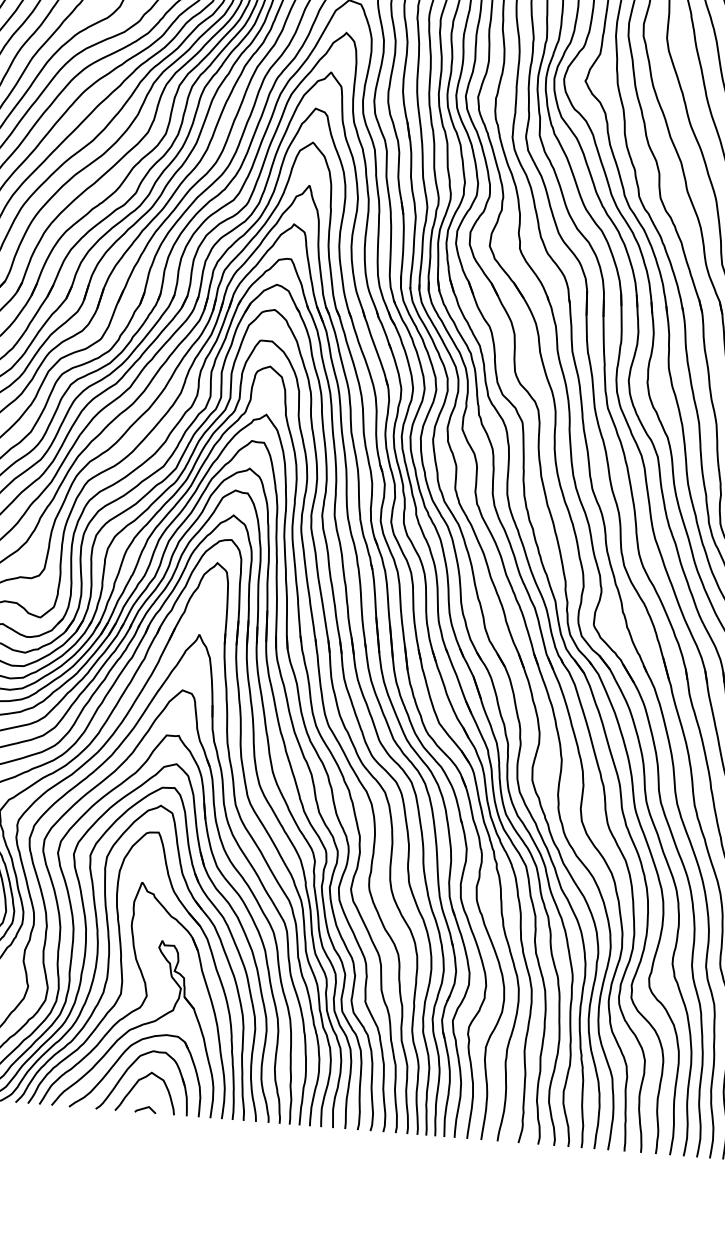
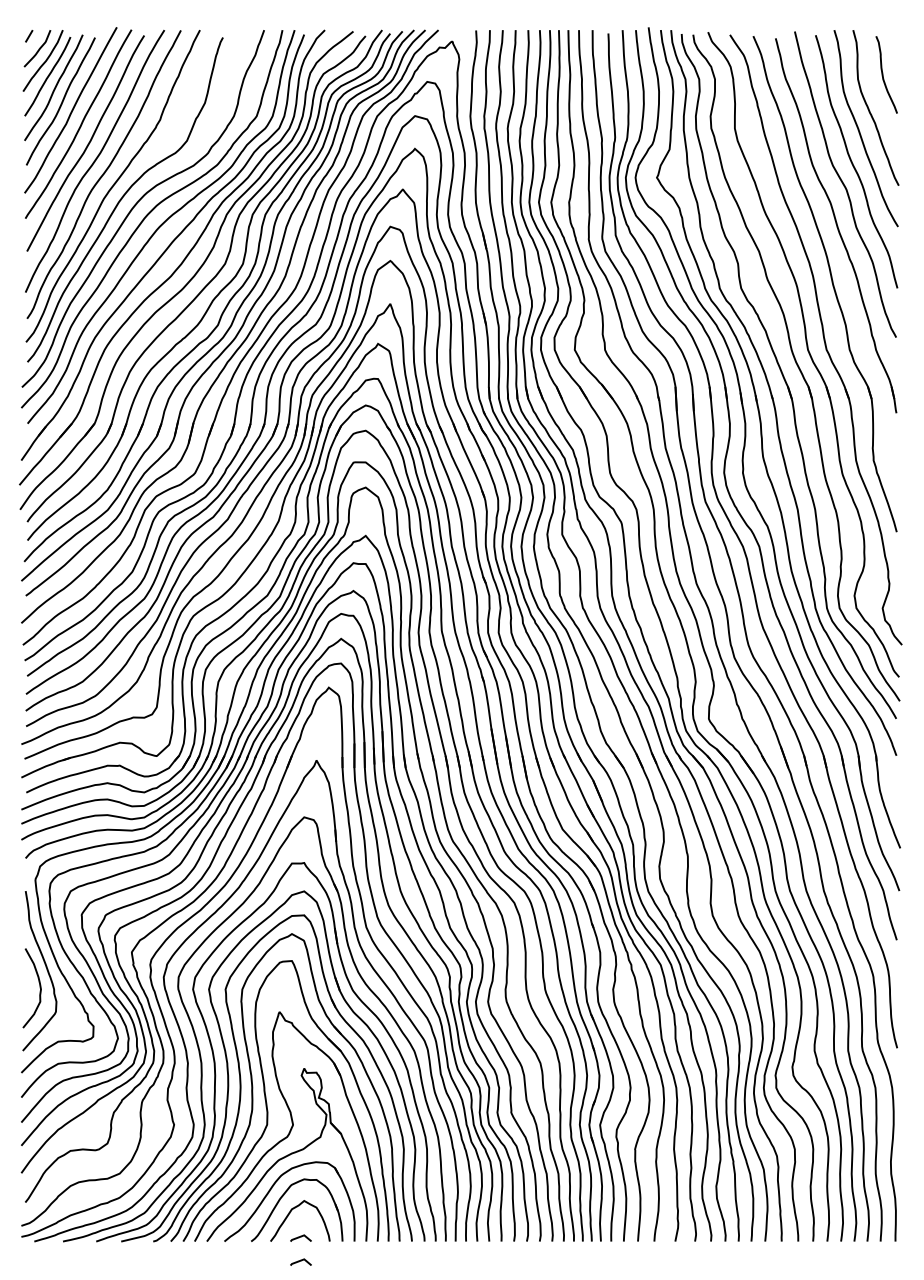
line: (143, 1132) -> (300, 1261), added

